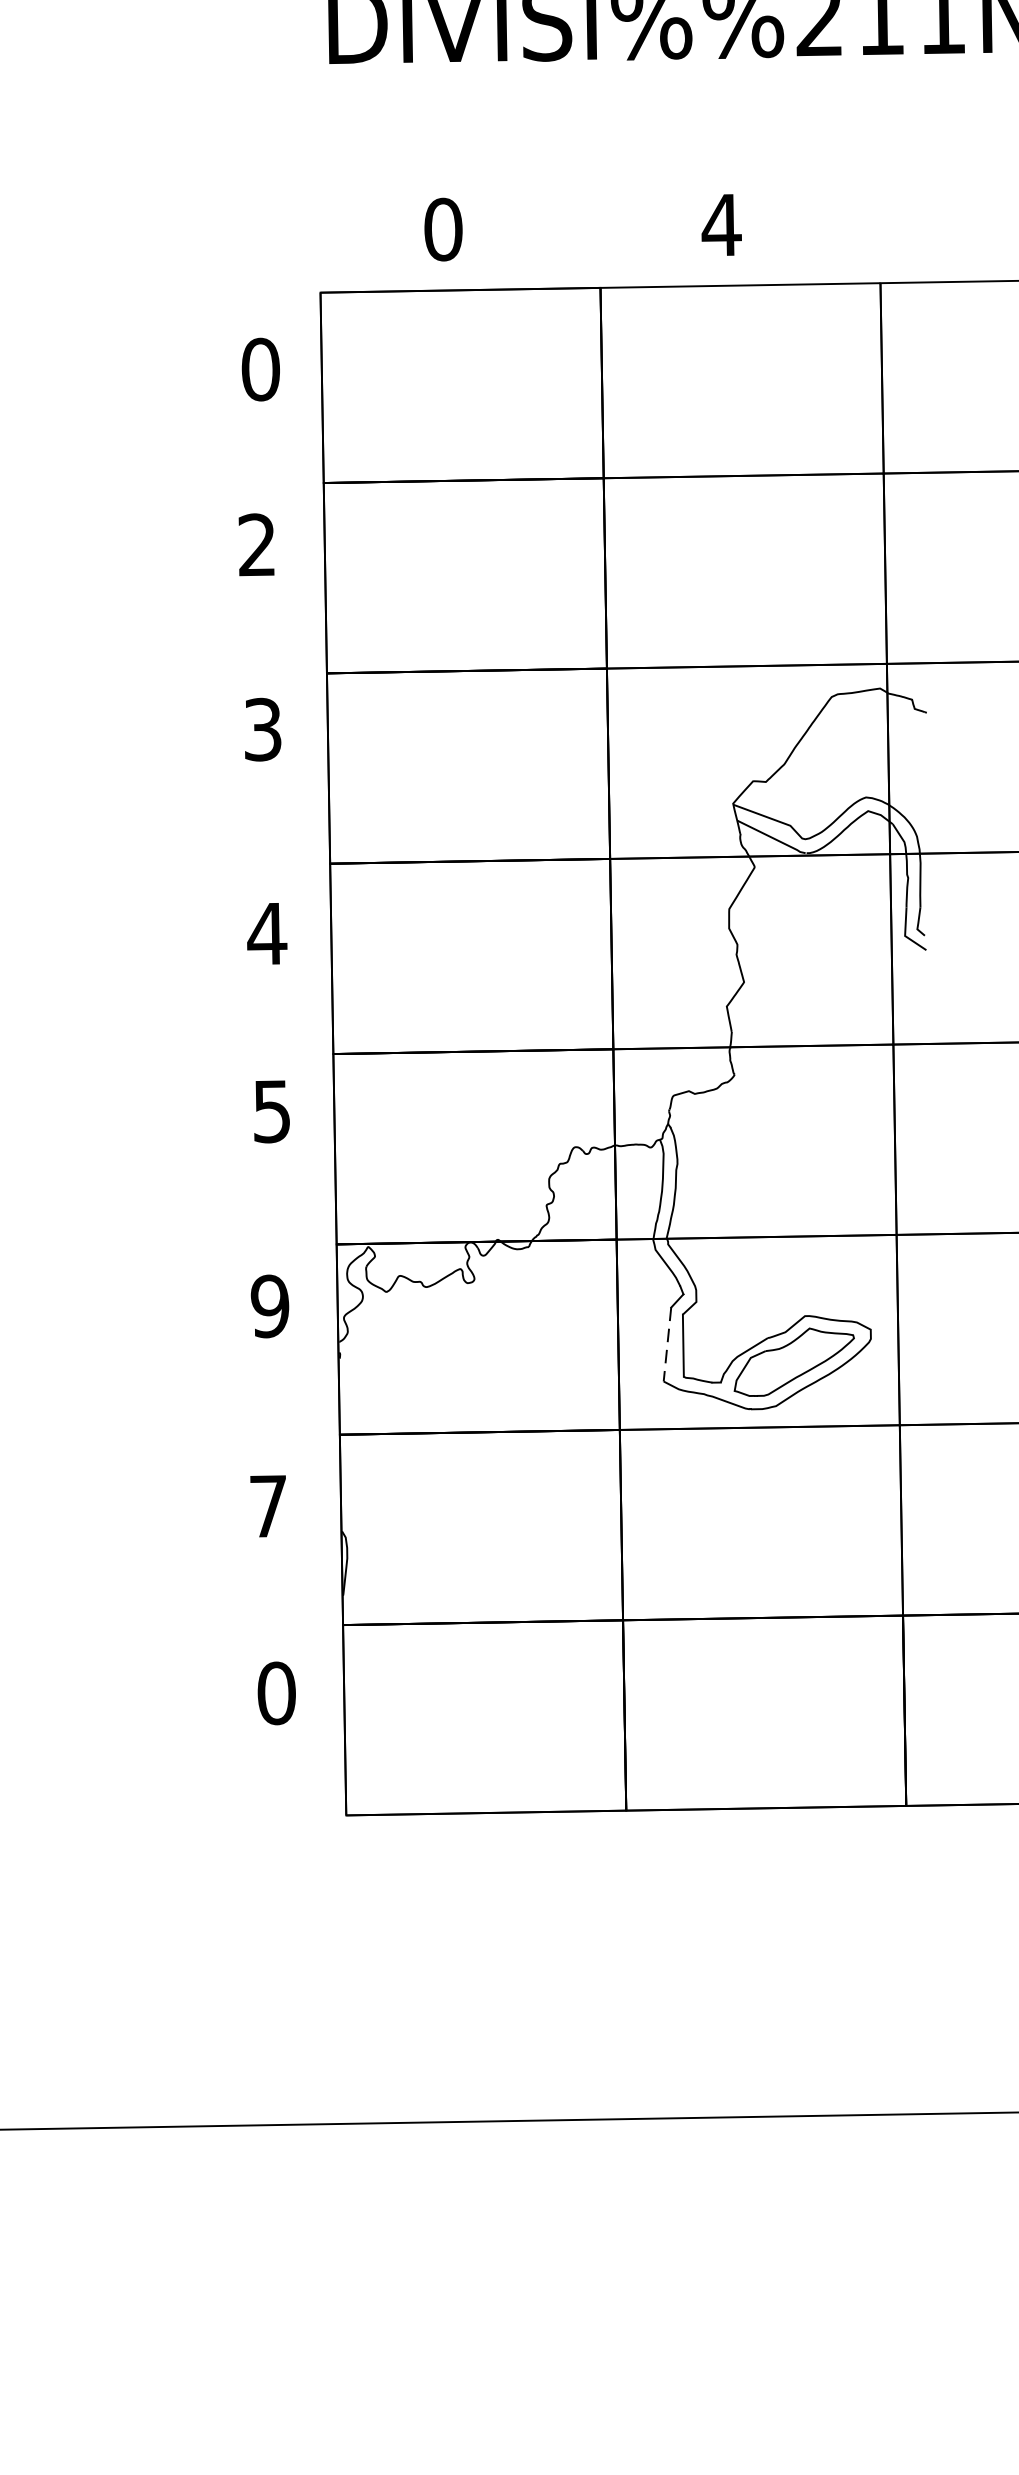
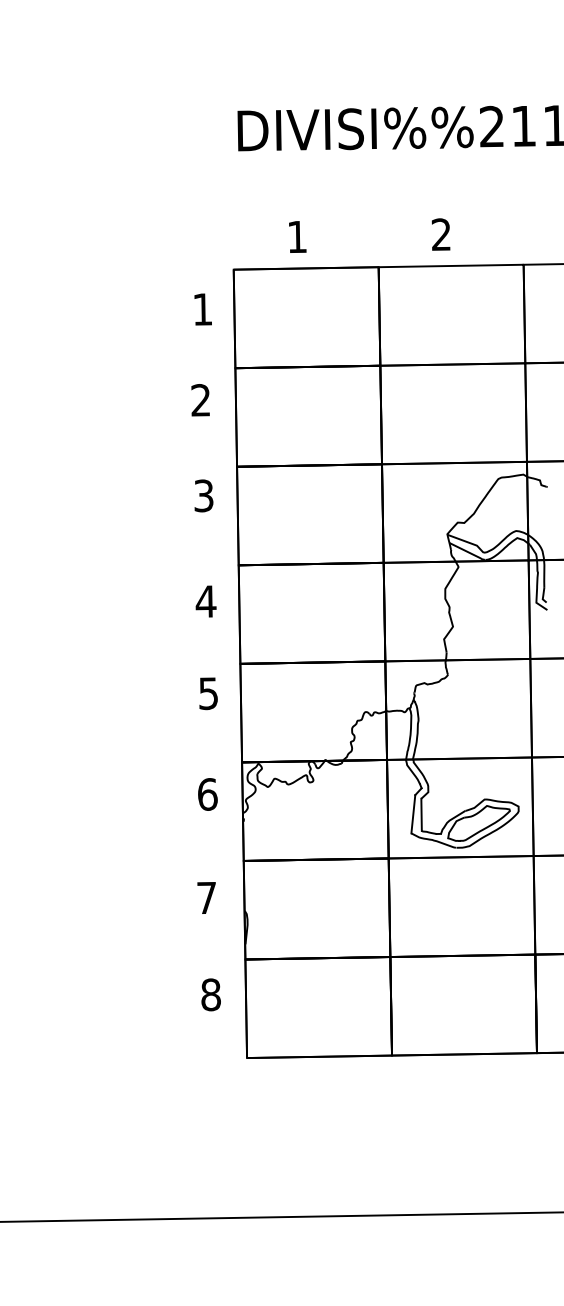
text: (721, 224) -> (441, 234), 4 -> 2
text: (443, 228) -> (297, 236), 0 -> 1
text: (260, 369) -> (202, 309), 0 -> 1
text: (269, 1306) -> (207, 794), 9 -> 6
line: (667, 1345) -> (413, 814), dashed -> solid
text: (275, 1692) -> (210, 994), 0 -> 8

